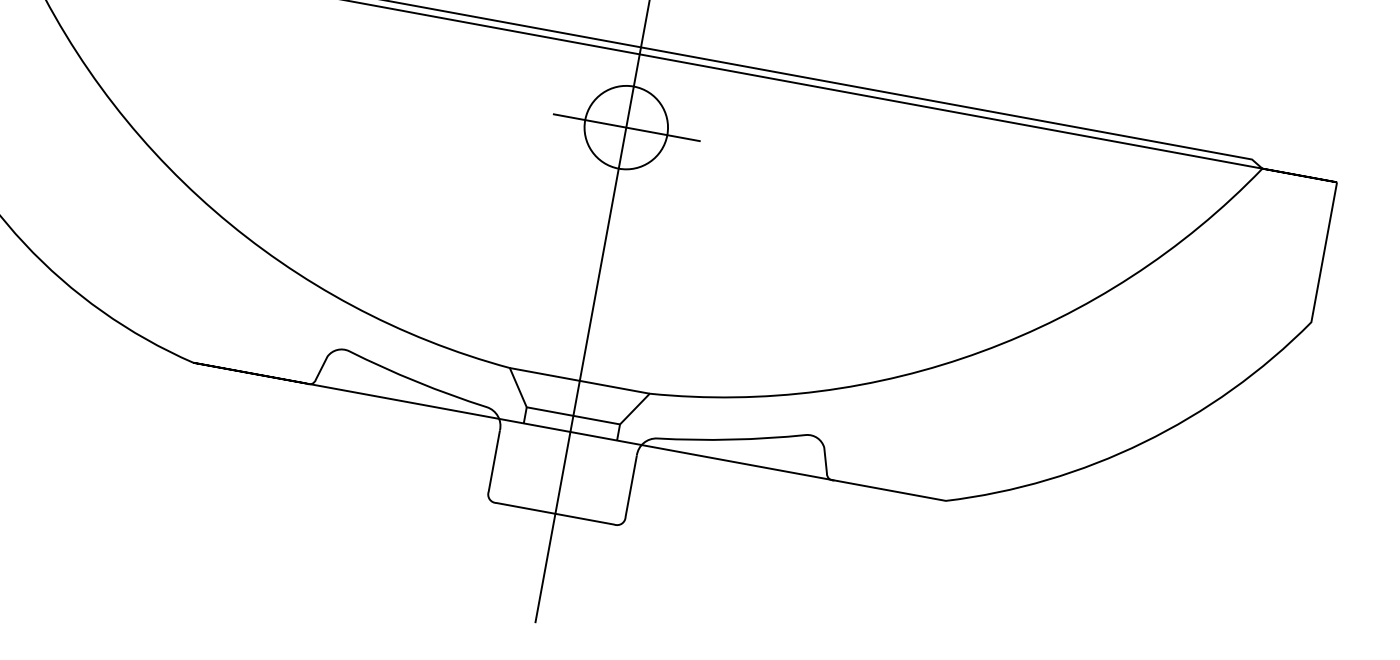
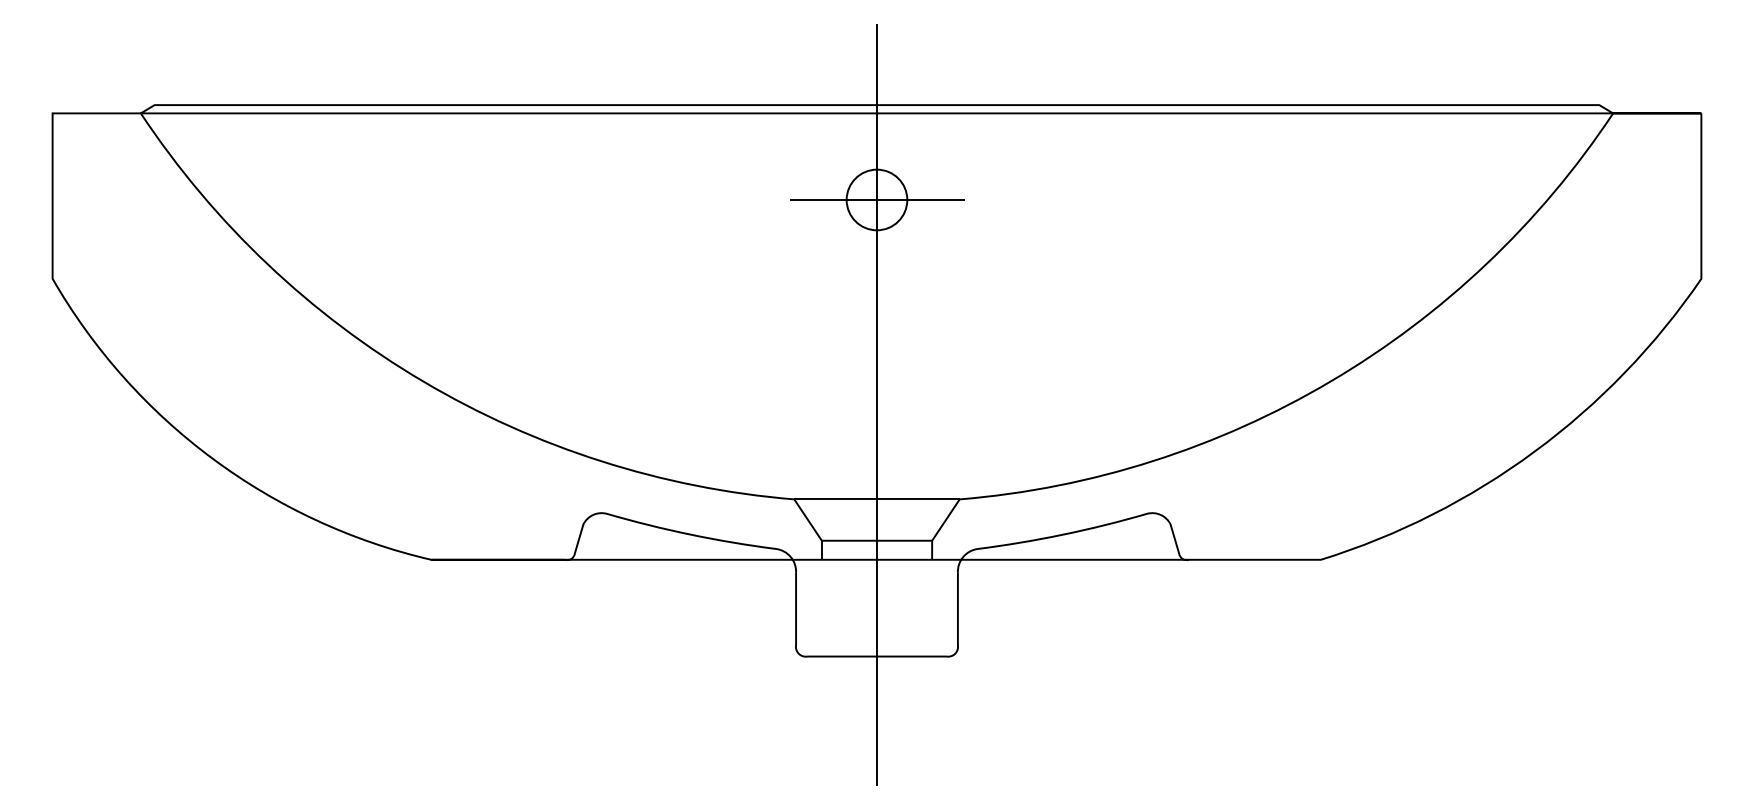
circle: (625, 127) -> (876, 199), size x0.62

